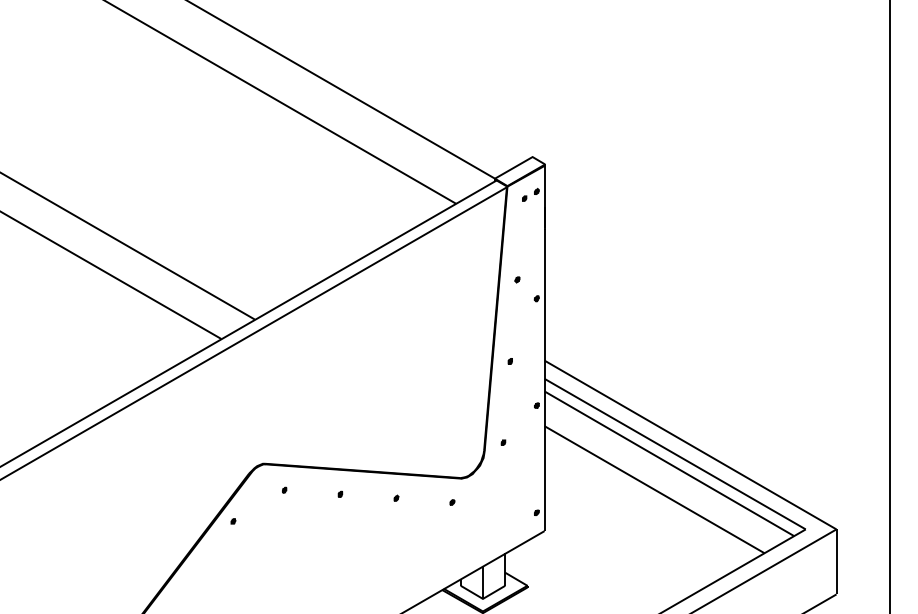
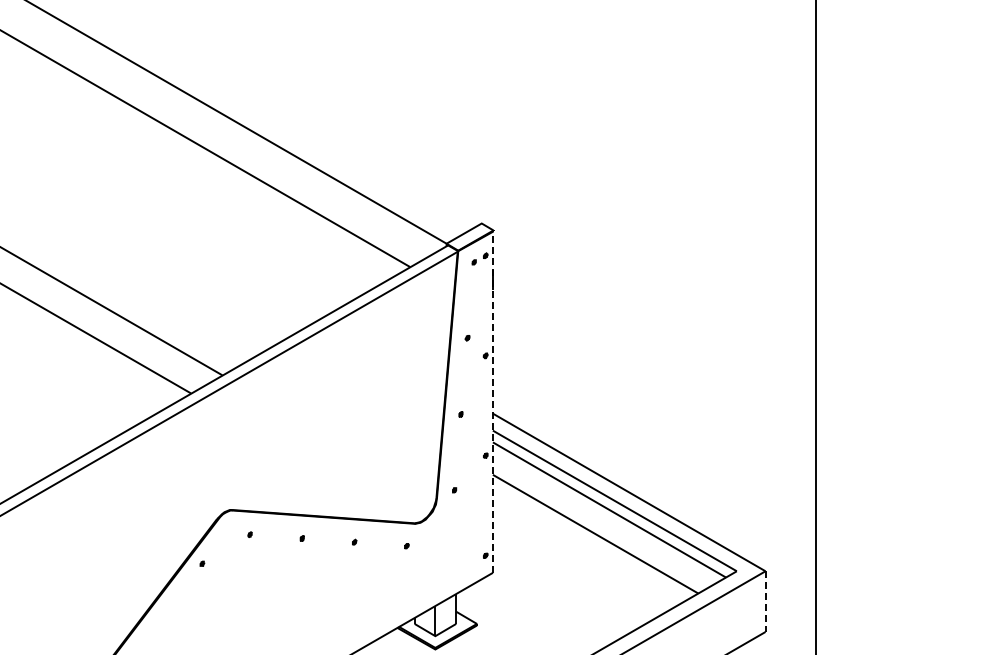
line: (544, 348) -> (492, 402), solid -> dashed
line: (836, 562) -> (765, 602), solid -> dashed

